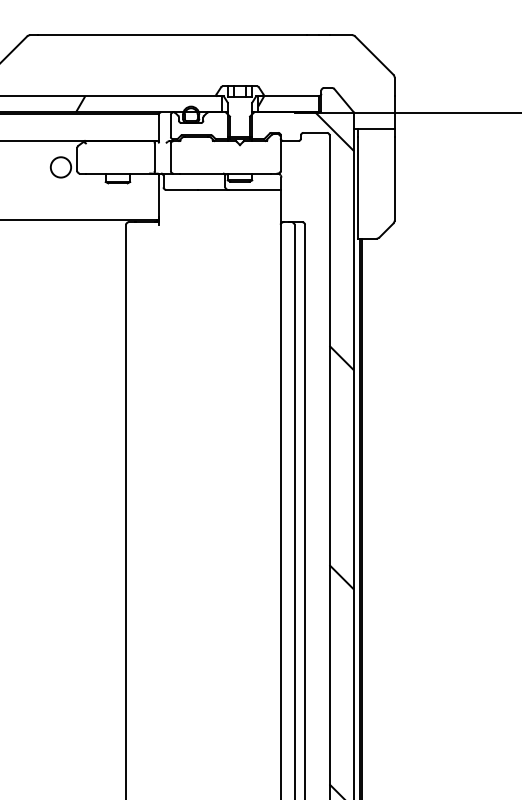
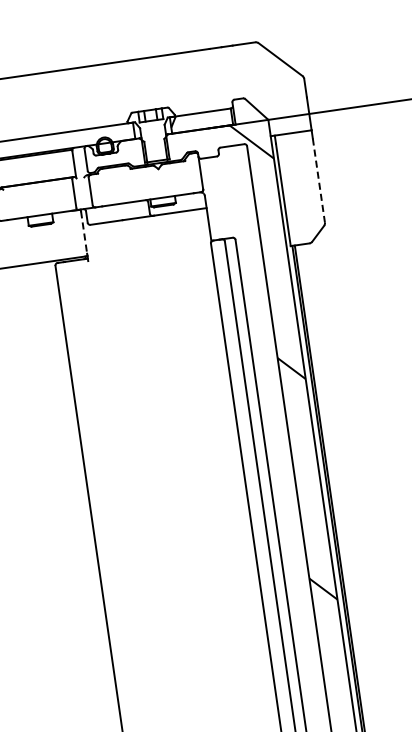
line: (394, 178) -> (318, 180), solid -> dashed
line: (158, 196) -> (83, 232), solid -> dashed

